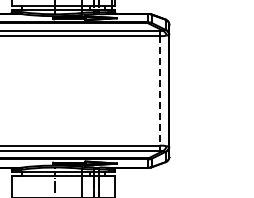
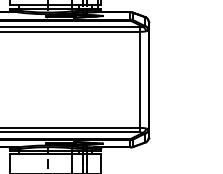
line: (159, 90) -> (140, 79), dashed -> solid

